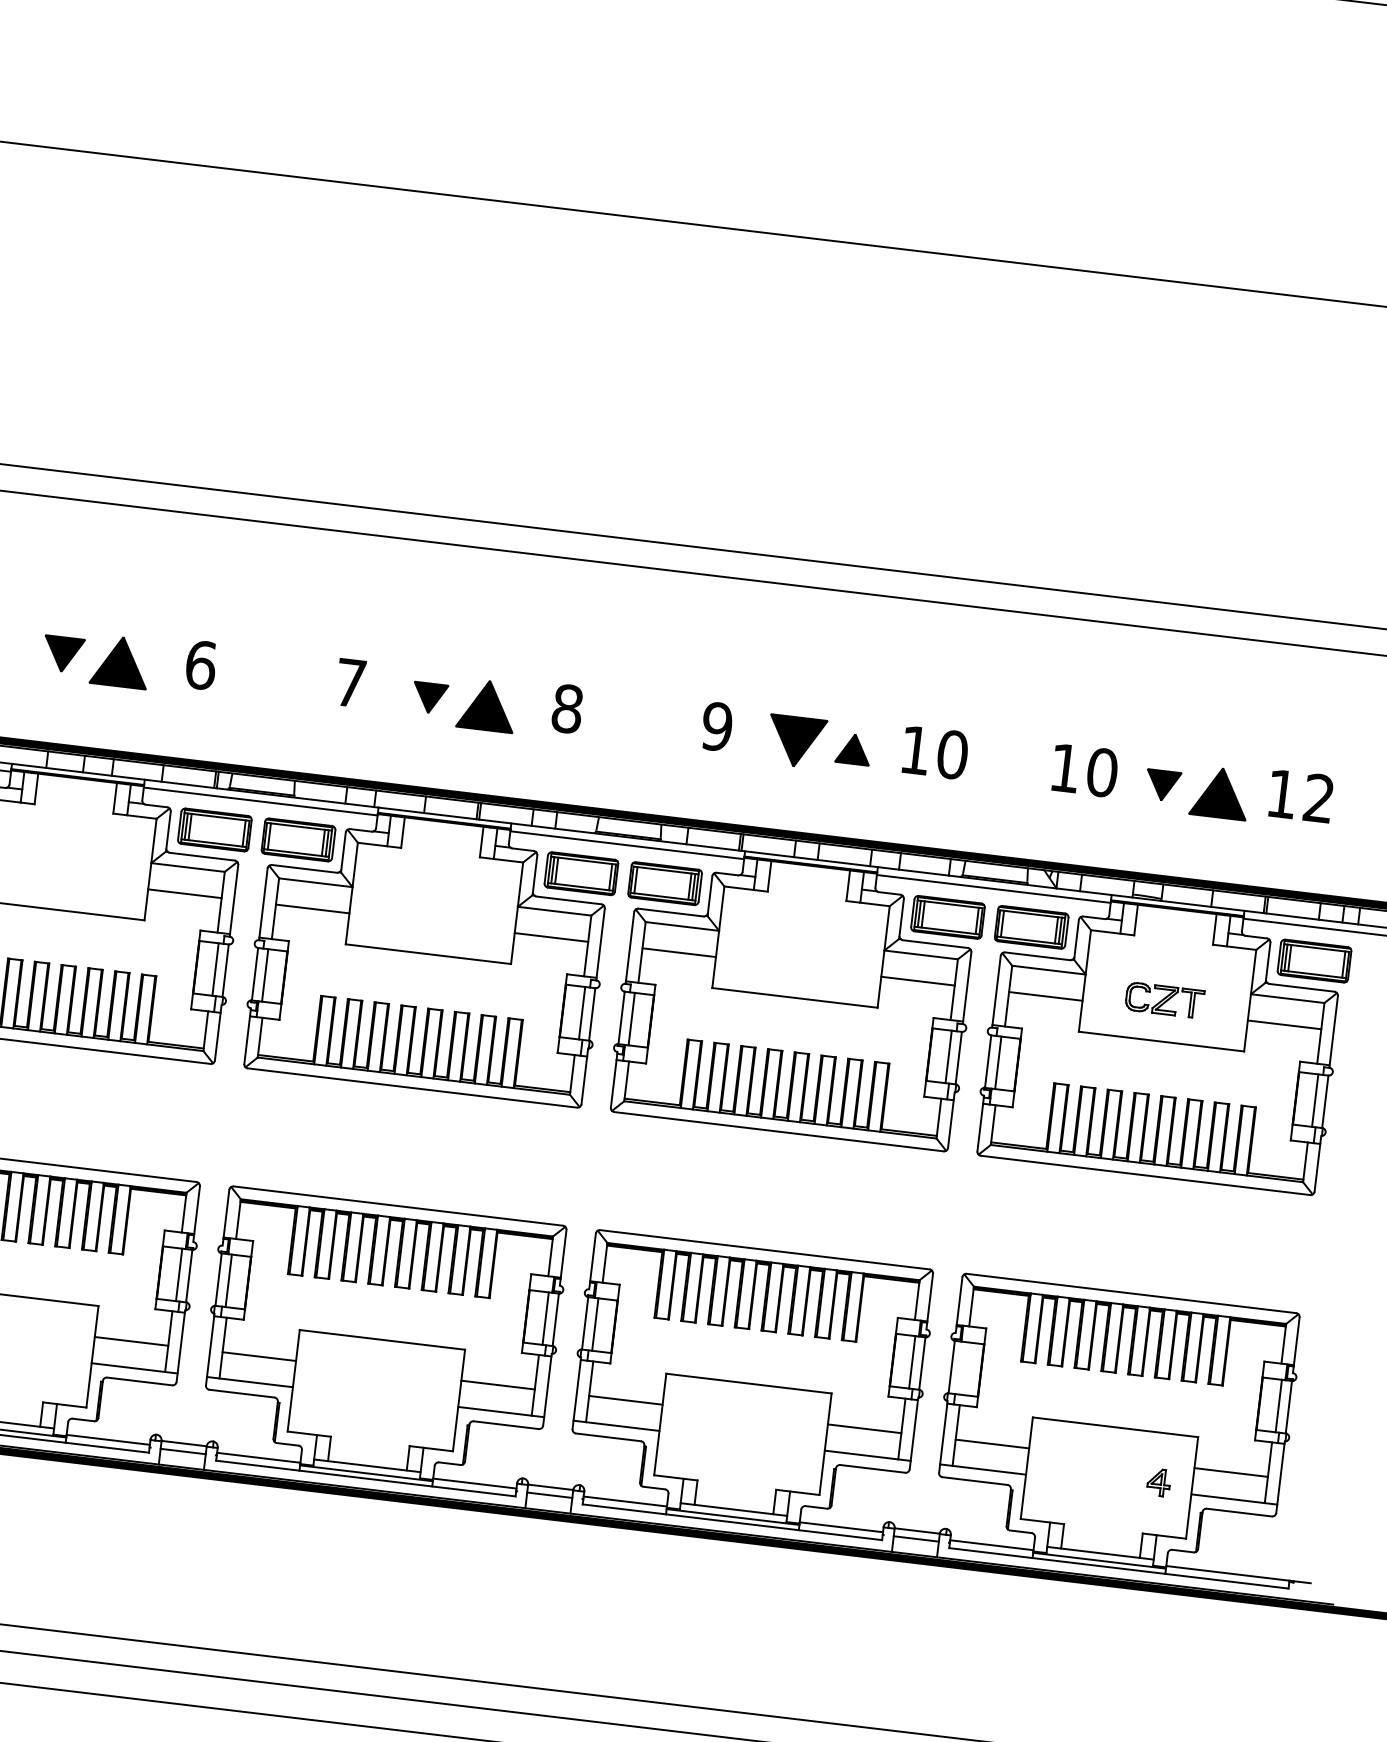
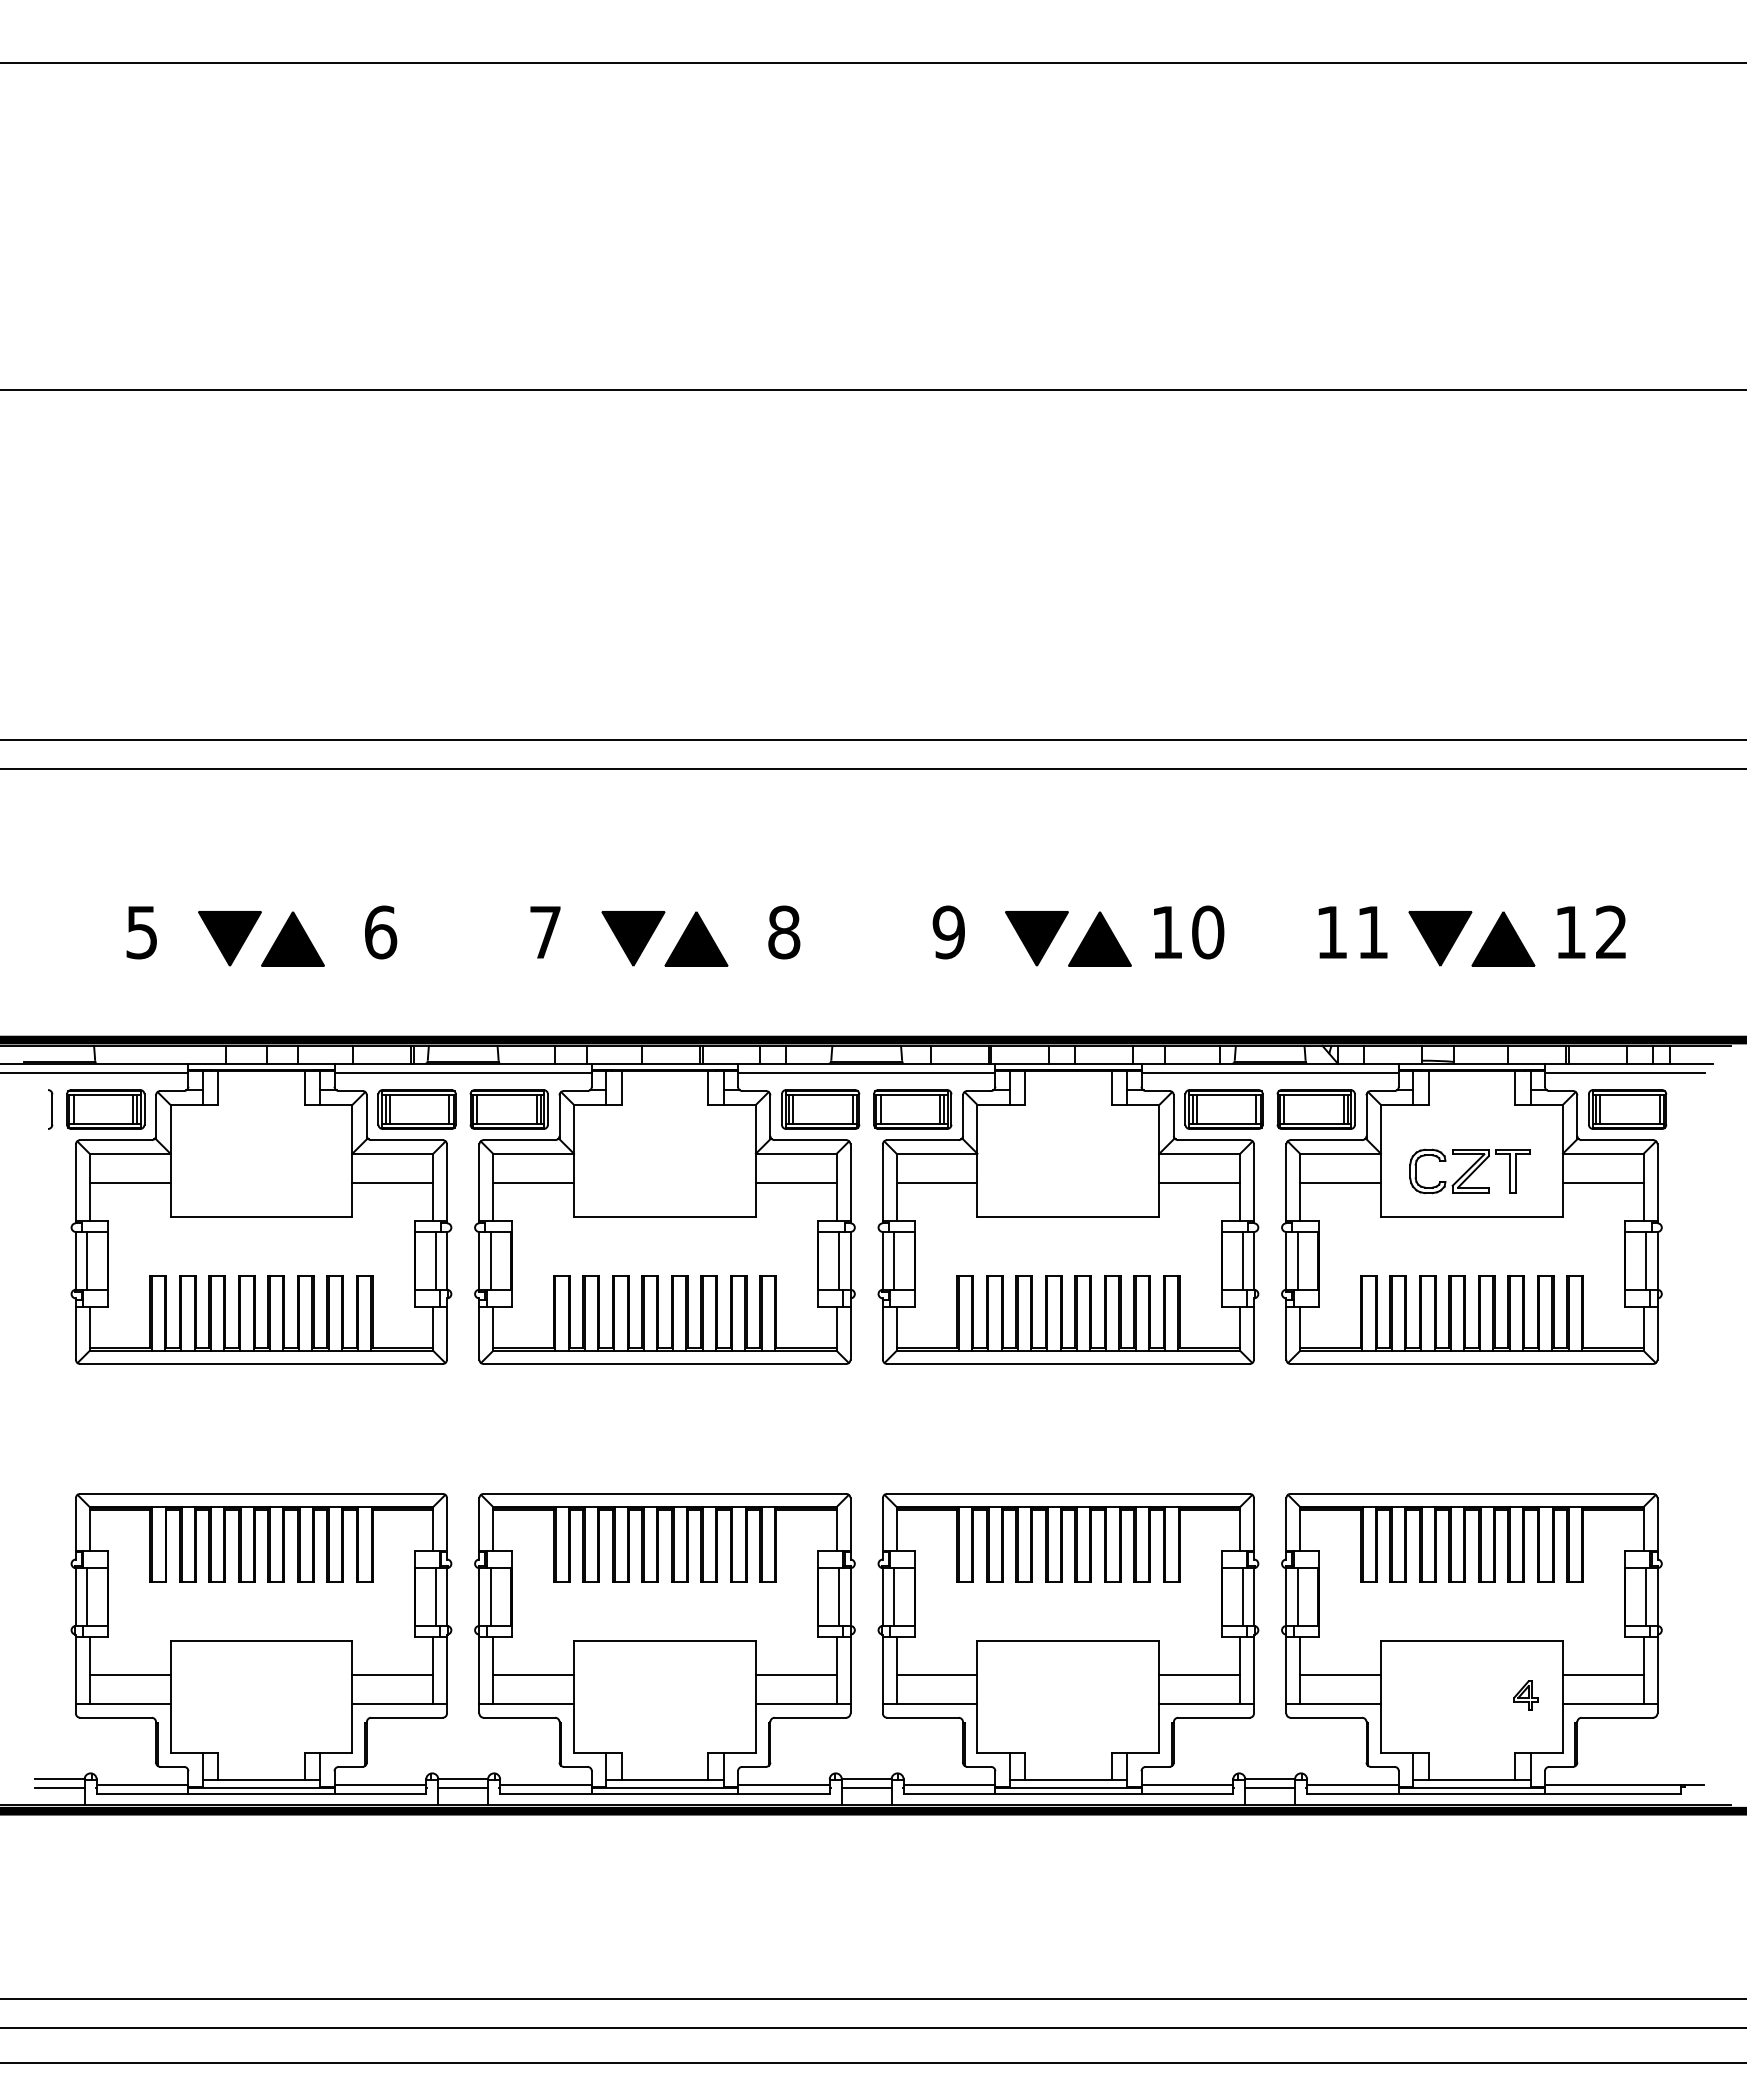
part: (62, 654) -> (229, 938), size x1.43
part: (429, 698) -> (633, 938), size x1.67
part: (853, 748) -> (1099, 938), size x1.67
text: (1101, 772) -> (1372, 932), 10 -> 11
part: (1163, 785) -> (1440, 938), size x1.67
part: (1164, 1000) -> (1469, 1171), size x1.43
line: (961, 1367) -> (1297, 1596), added

